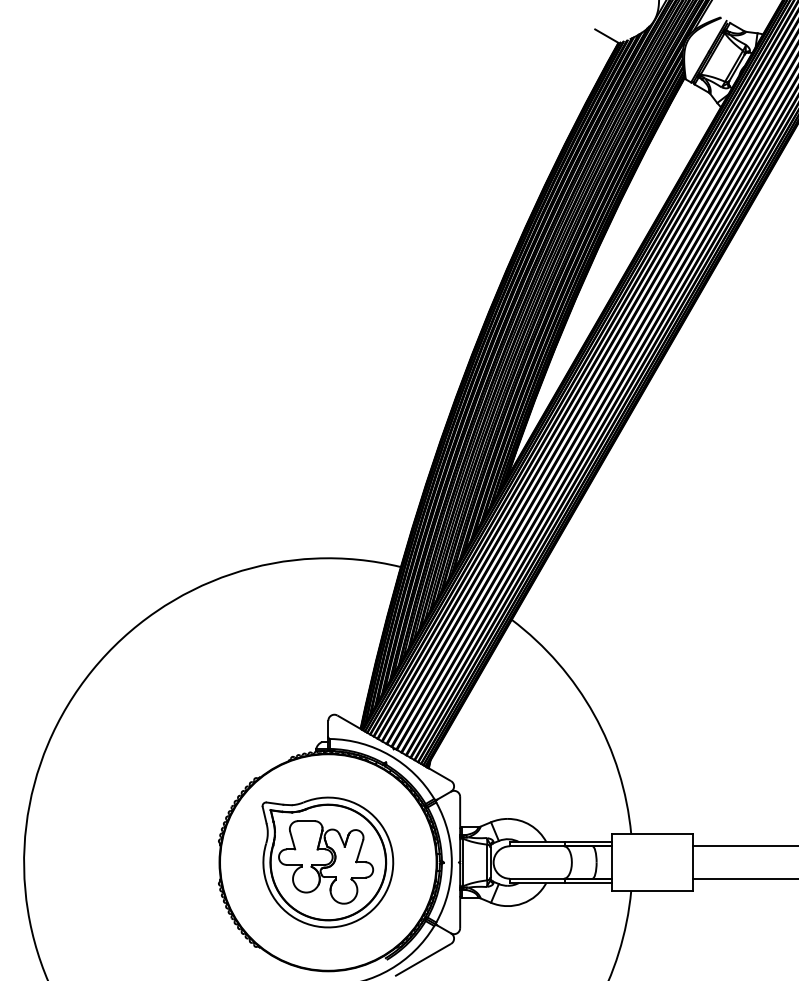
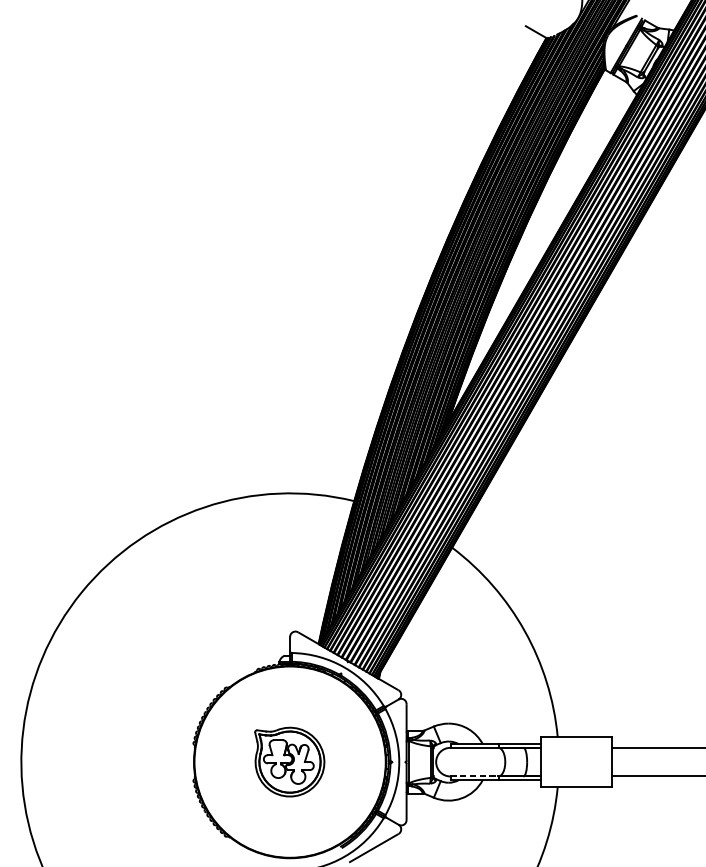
part: (327, 862) -> (289, 762), size x0.6
line: (537, 878) -> (474, 776), solid -> dashed

